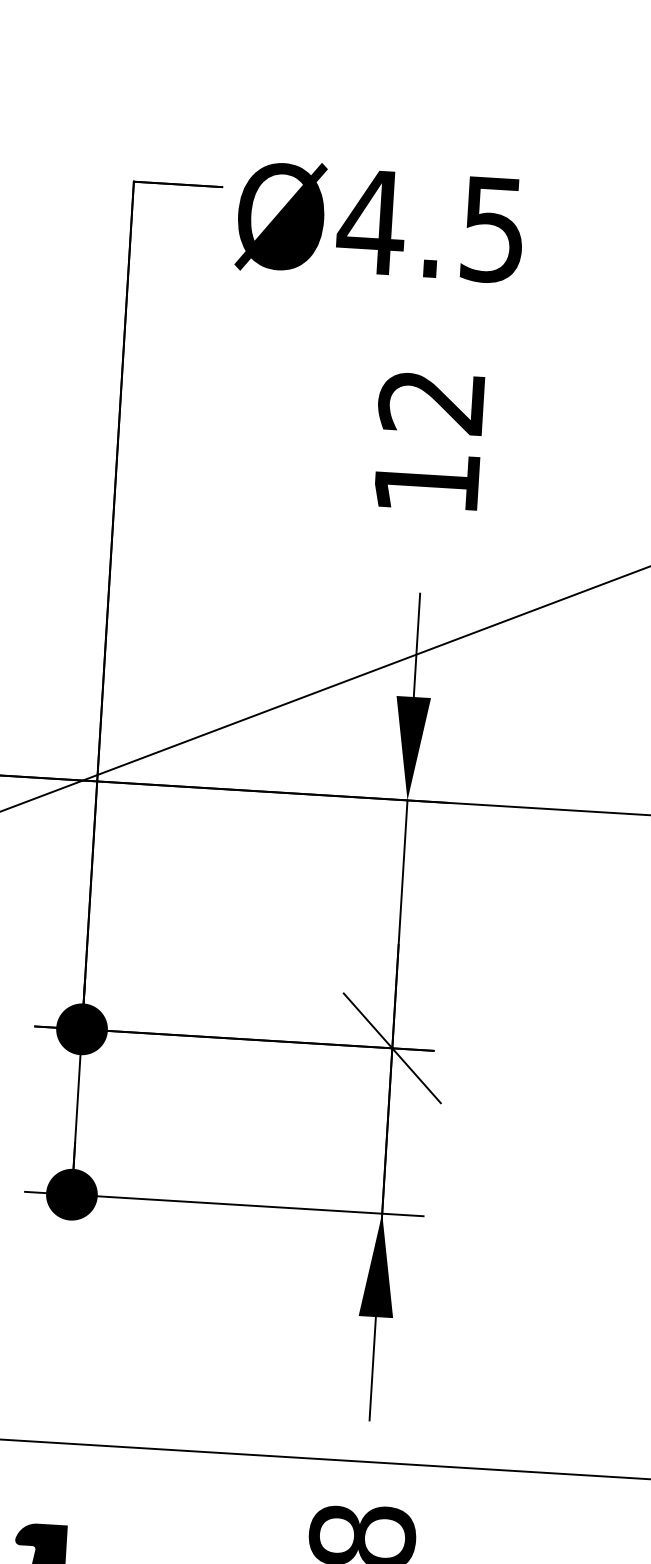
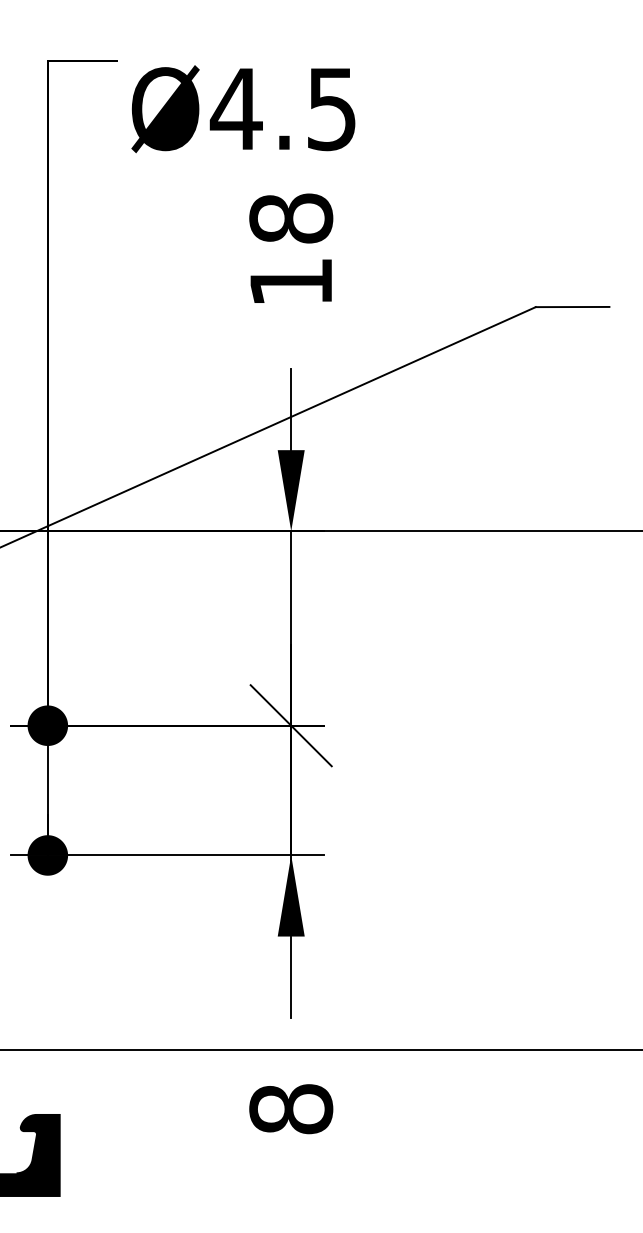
text: (380, 223) -> (243, 109), moved
text: (432, 401) -> (291, 218), 12 -> 18

